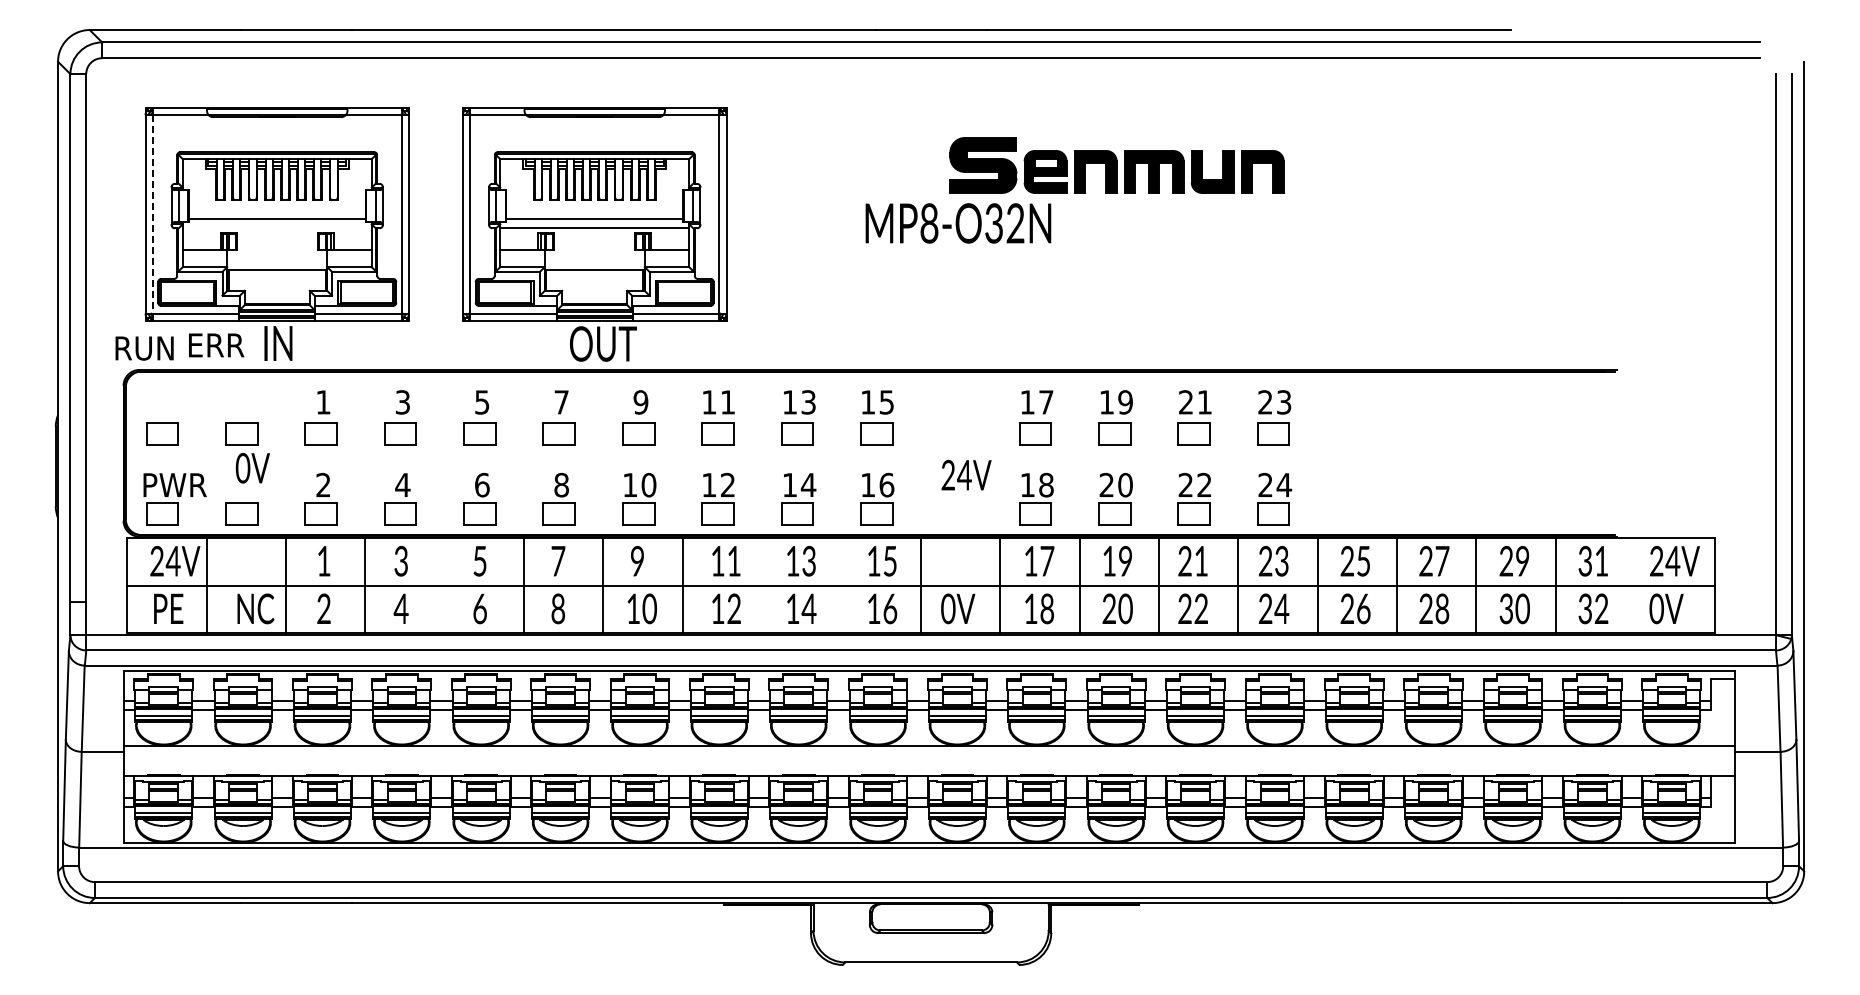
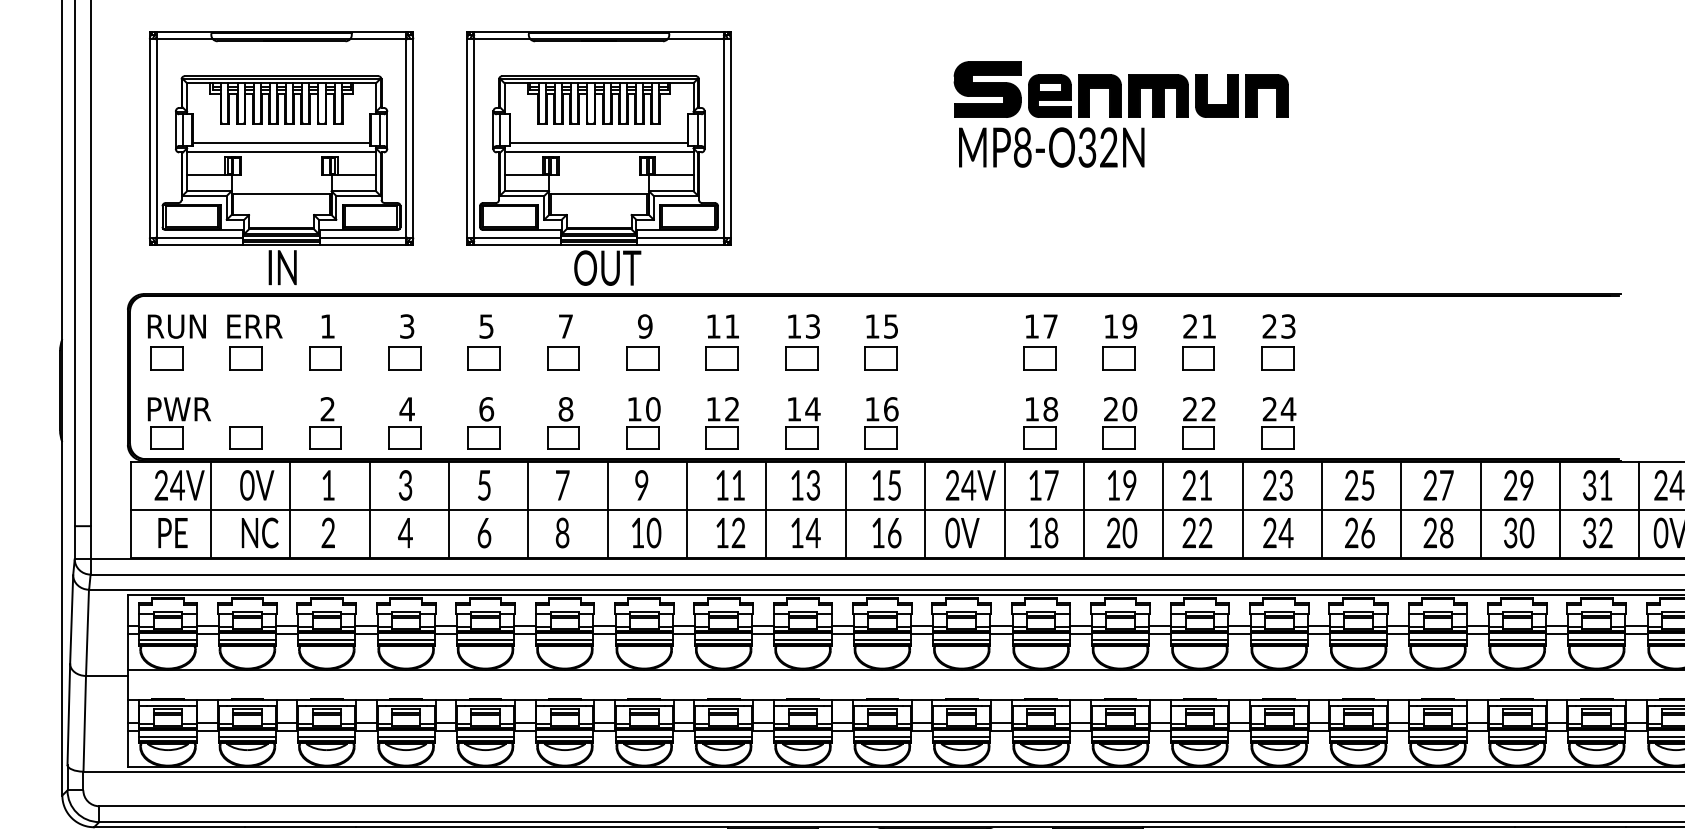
line: (152, 214) -> (156, 138), dashed -> solid
text: (958, 223) -> (1051, 147), moved
line: (276, 228) -> (280, 152), added
text: (216, 345) -> (254, 326), moved
text: (144, 348) -> (176, 326), moved
text: (252, 468) -> (256, 485), moved
text: (966, 475) -> (970, 485), moved
line: (444, 585) -> (448, 509), added
line: (762, 585) -> (766, 509), added
line: (841, 585) -> (845, 509), added
line: (1635, 585) -> (1639, 509), added

